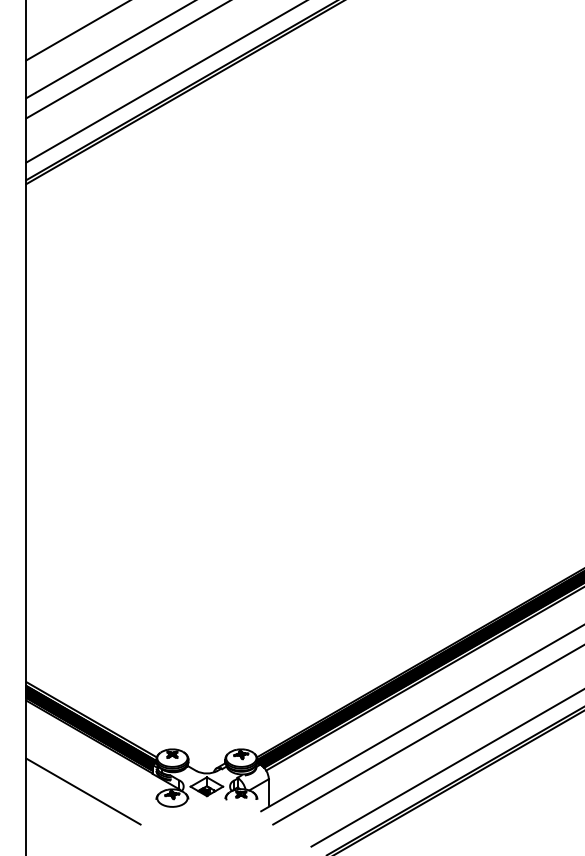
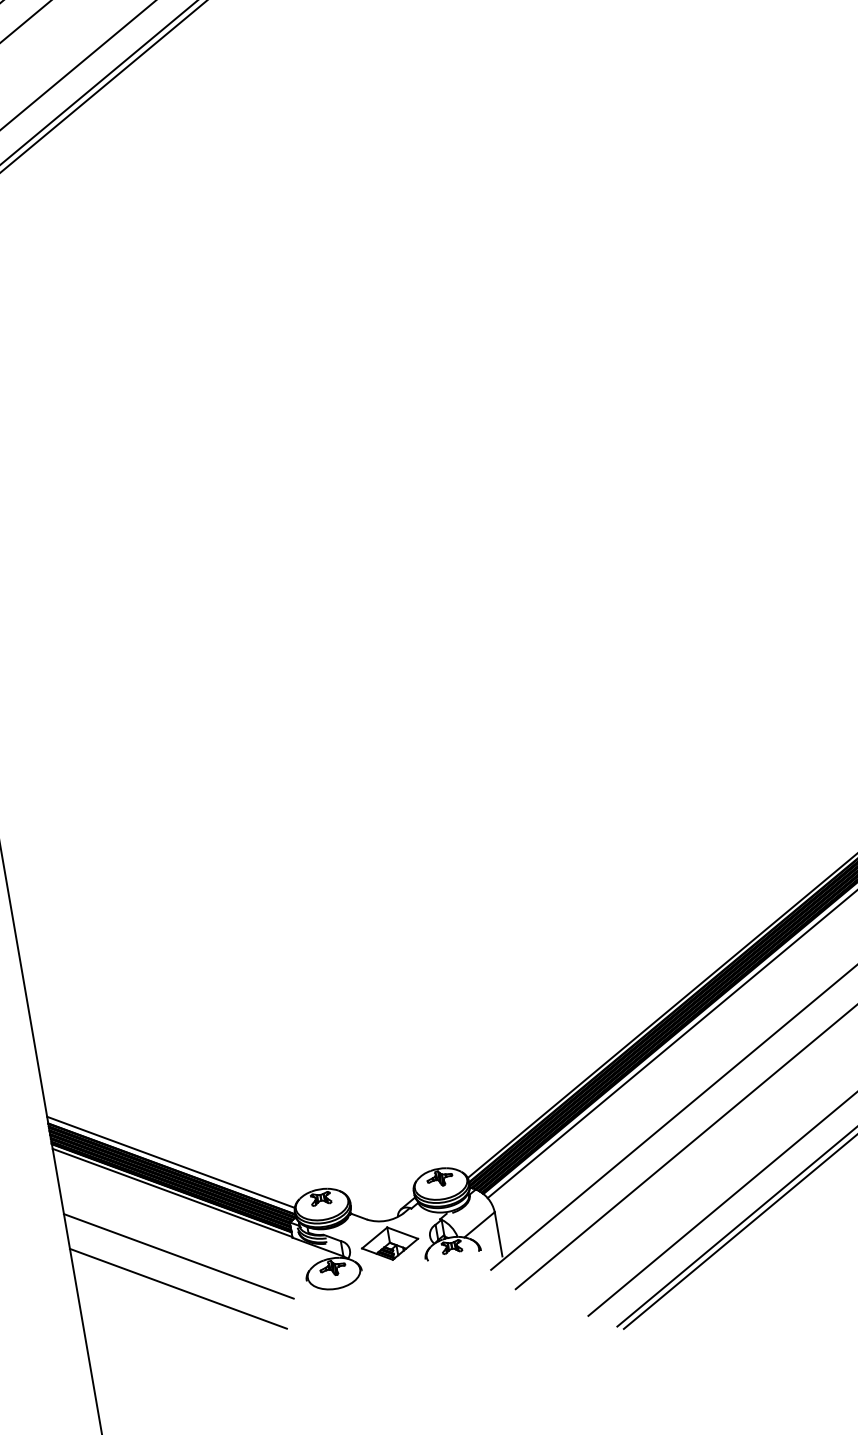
line: (86, 773) -> (178, 1256), added

